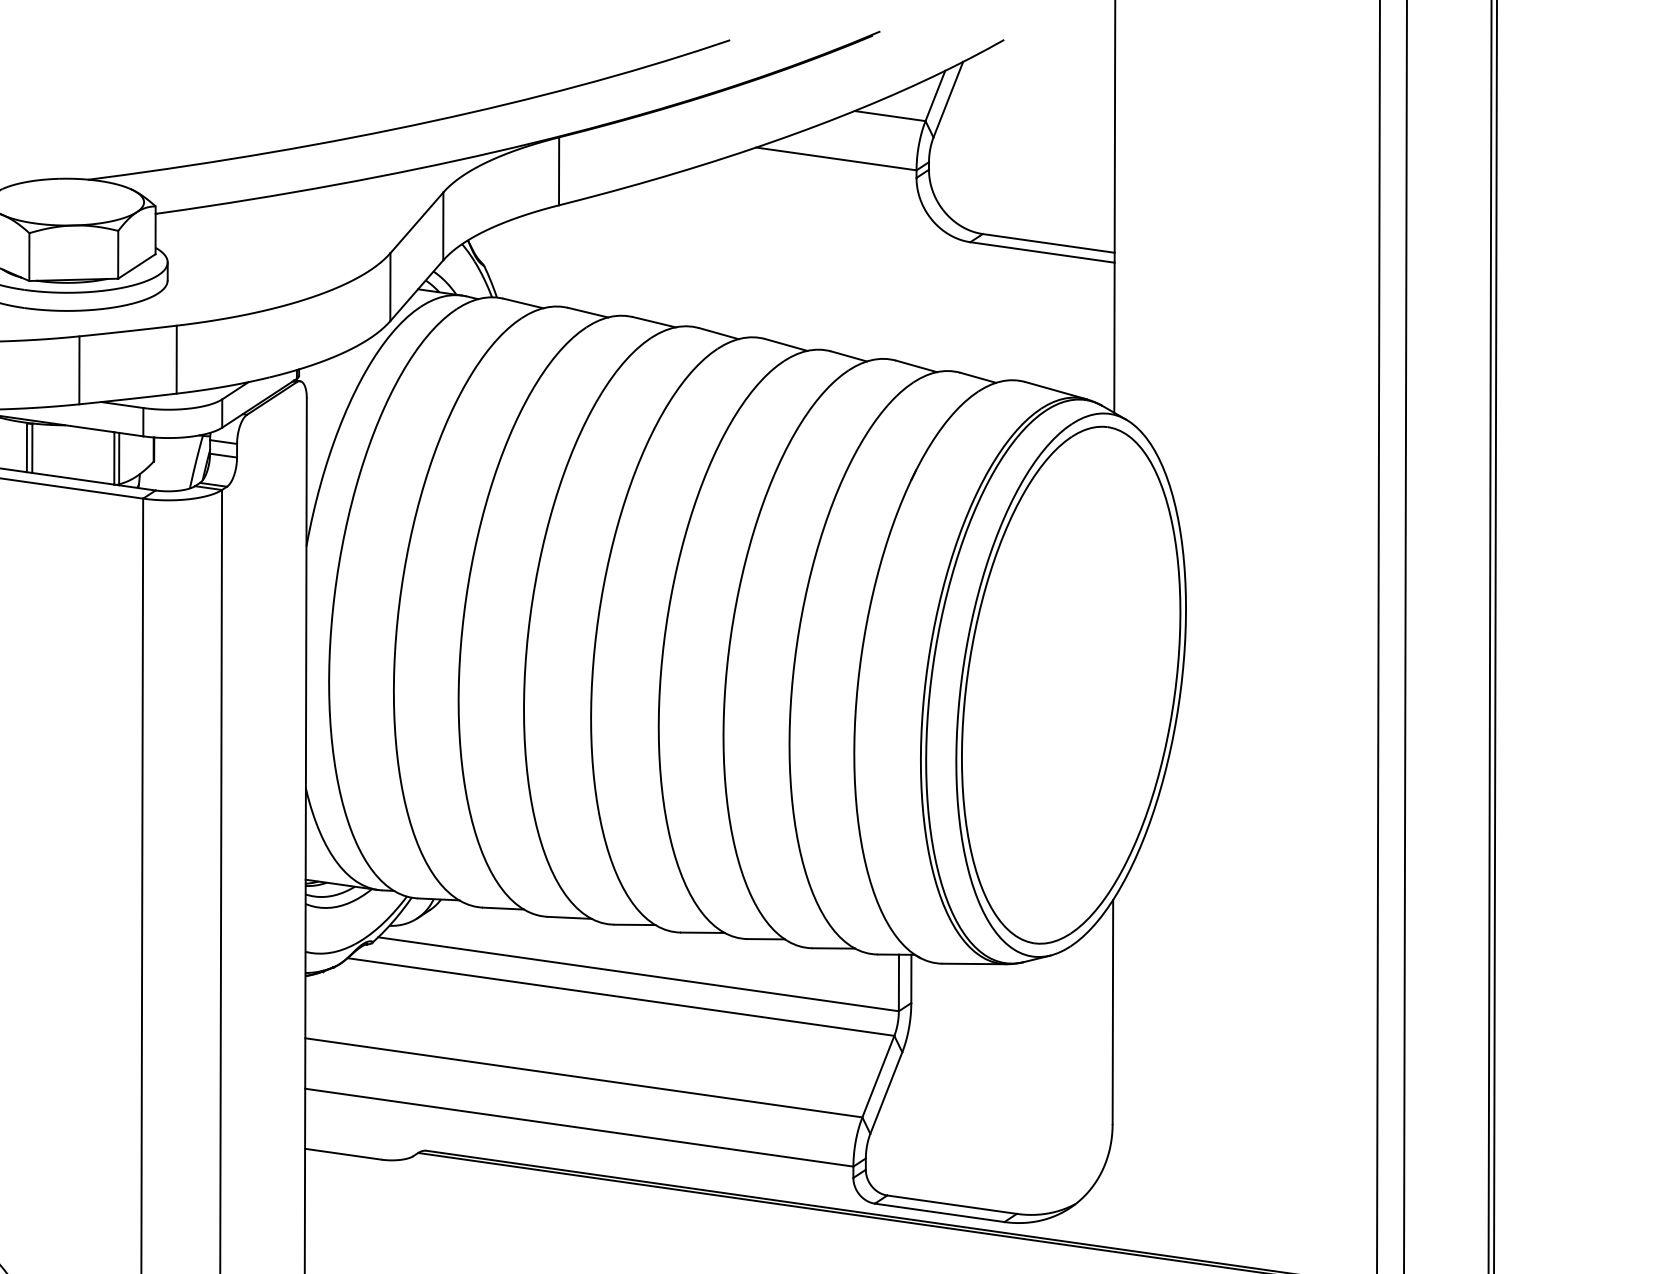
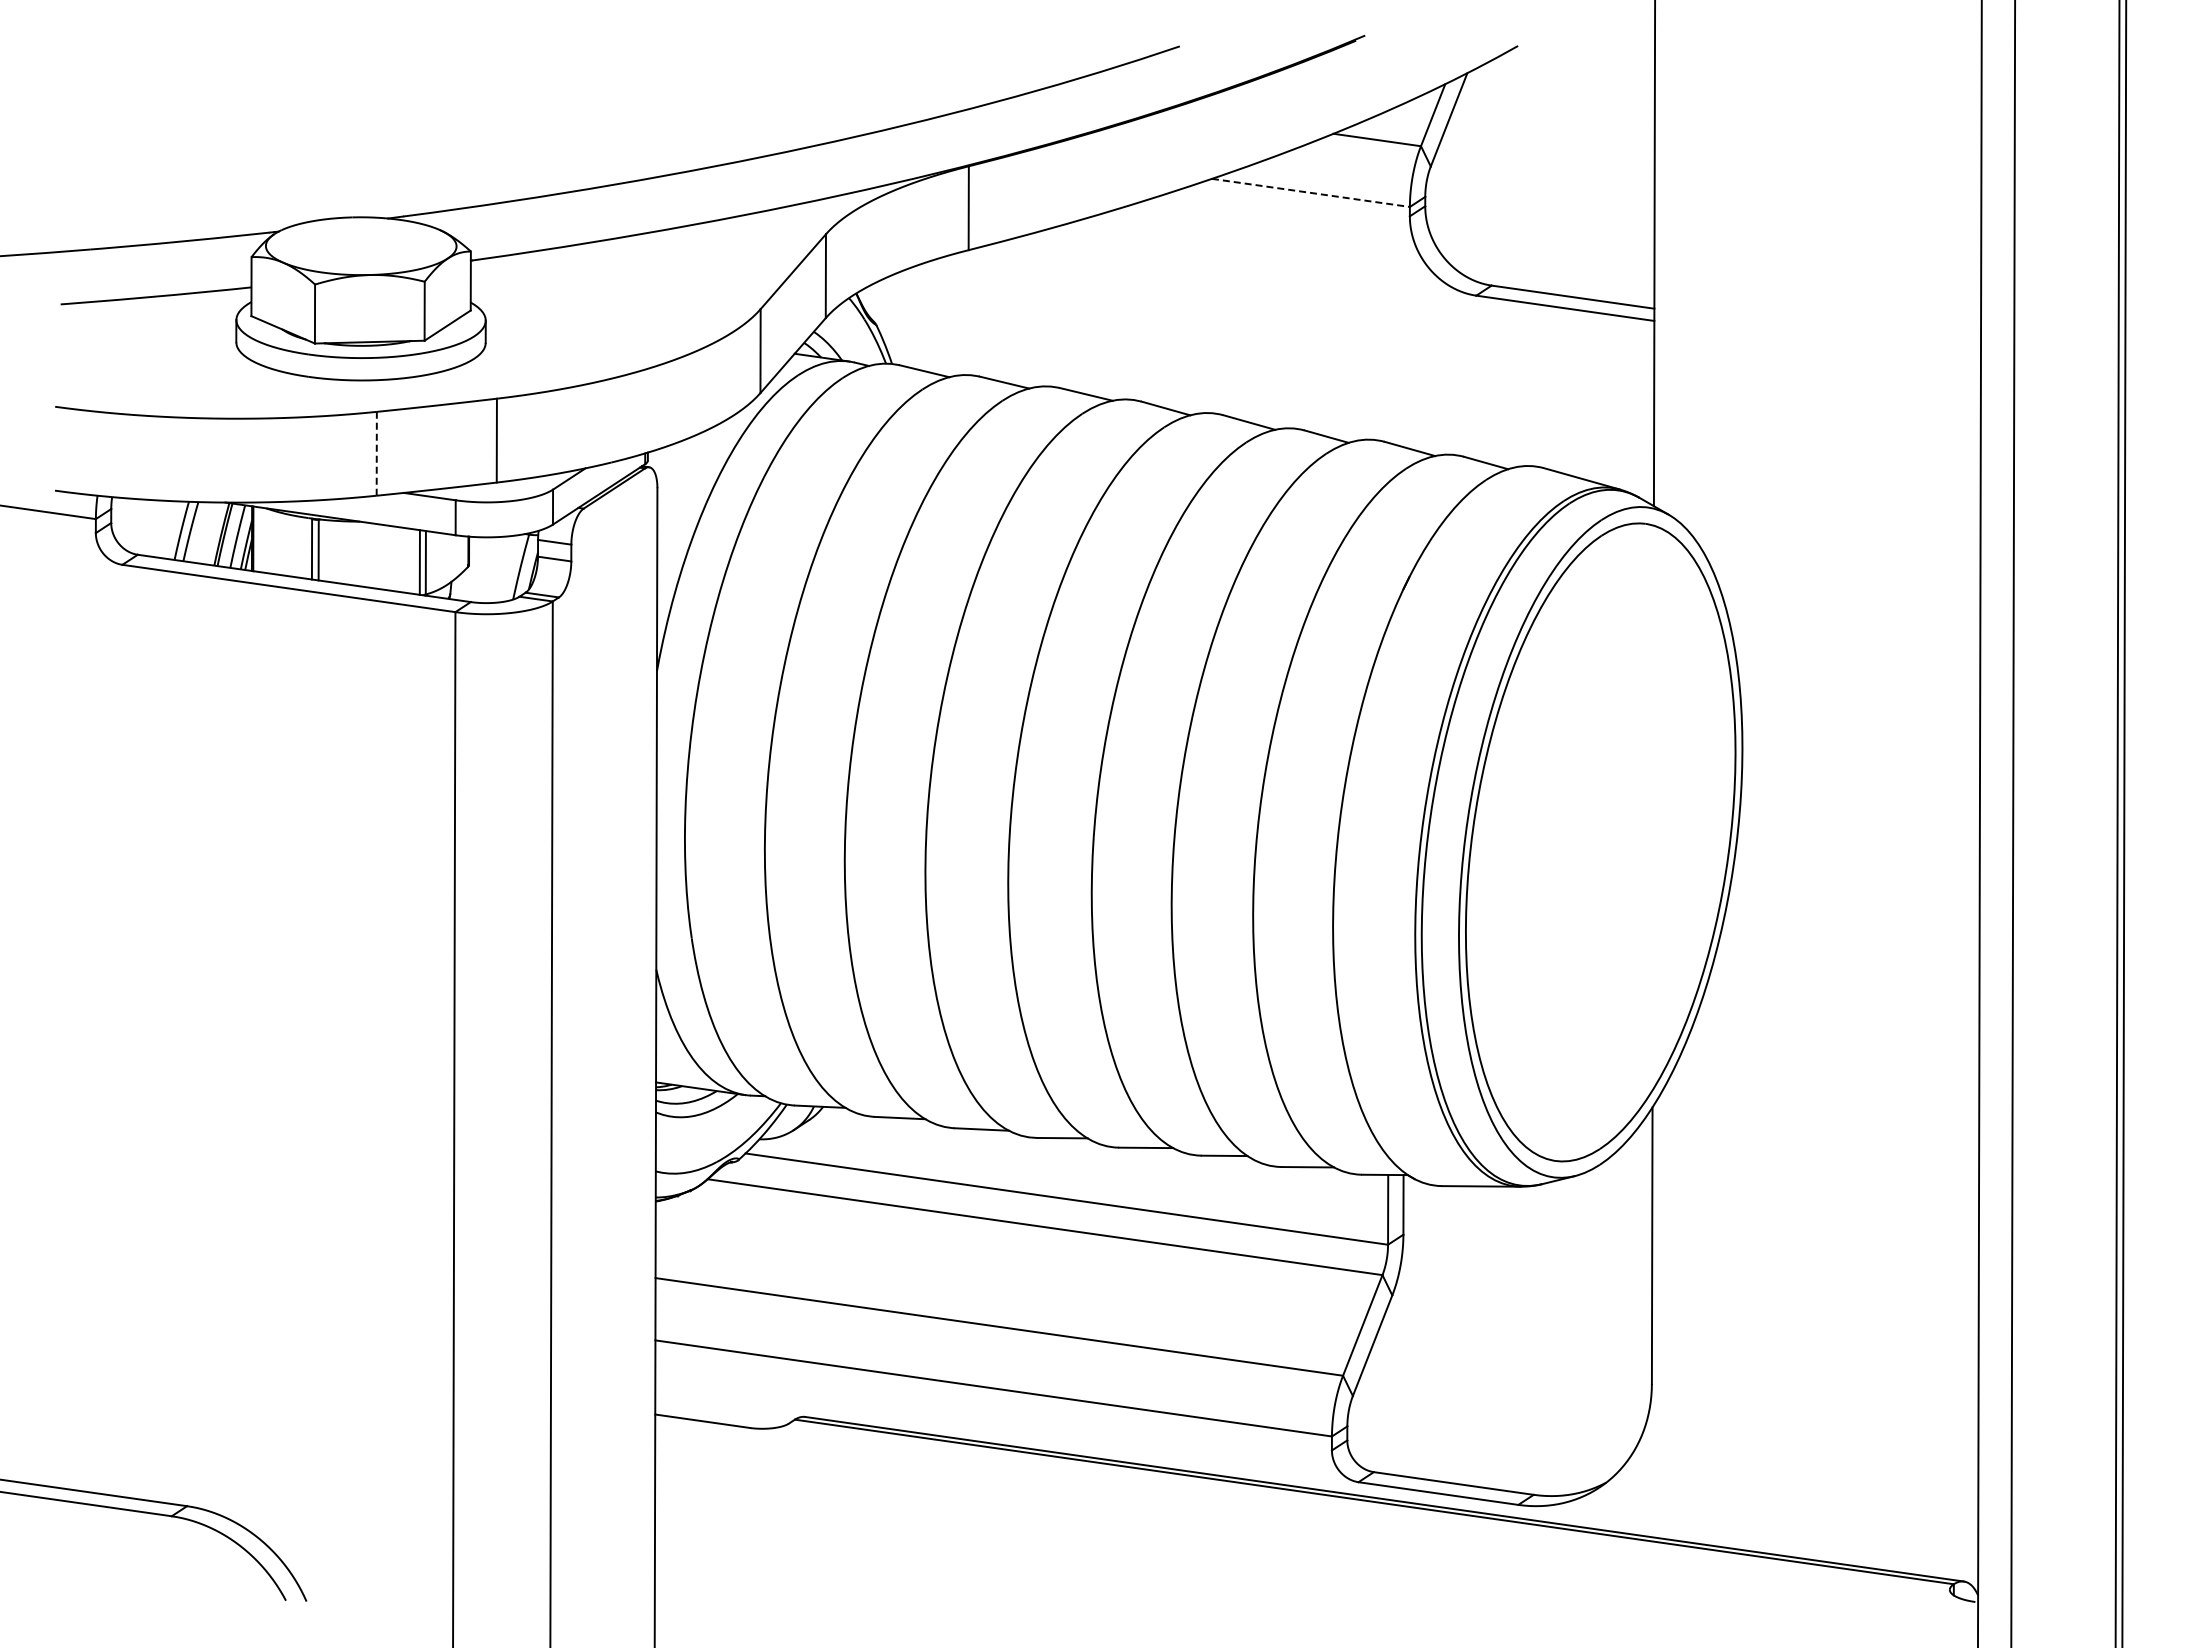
line: (836, 158) -> (1310, 192), solid -> dashed
line: (79, 370) -> (376, 453), solid -> dashed

